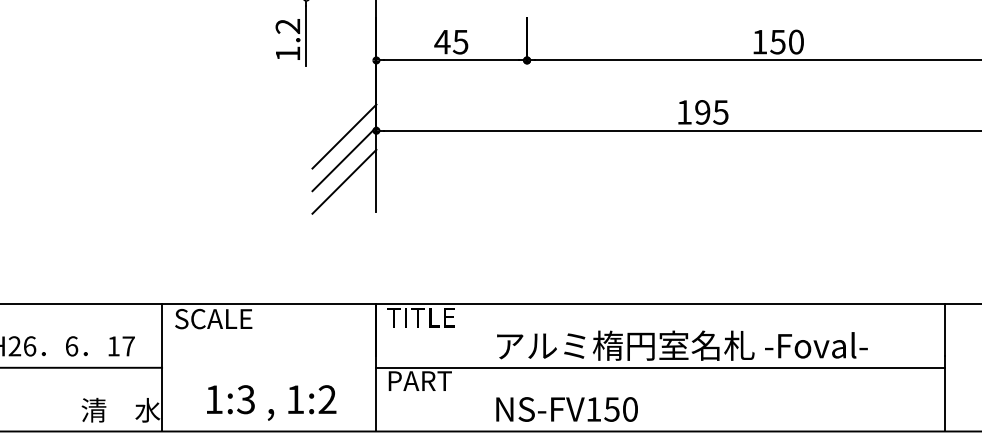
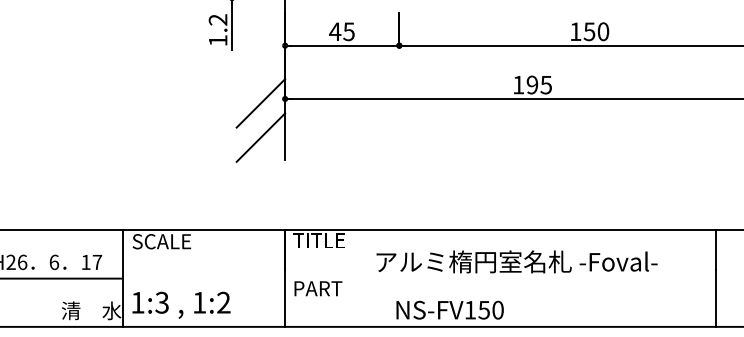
line: (344, 159) -> (260, 120), removed
line: (660, 367) -> (500, 278), removed
text: (271, 402) -> (181, 304), moved
text: (566, 409) -> (449, 310), moved

